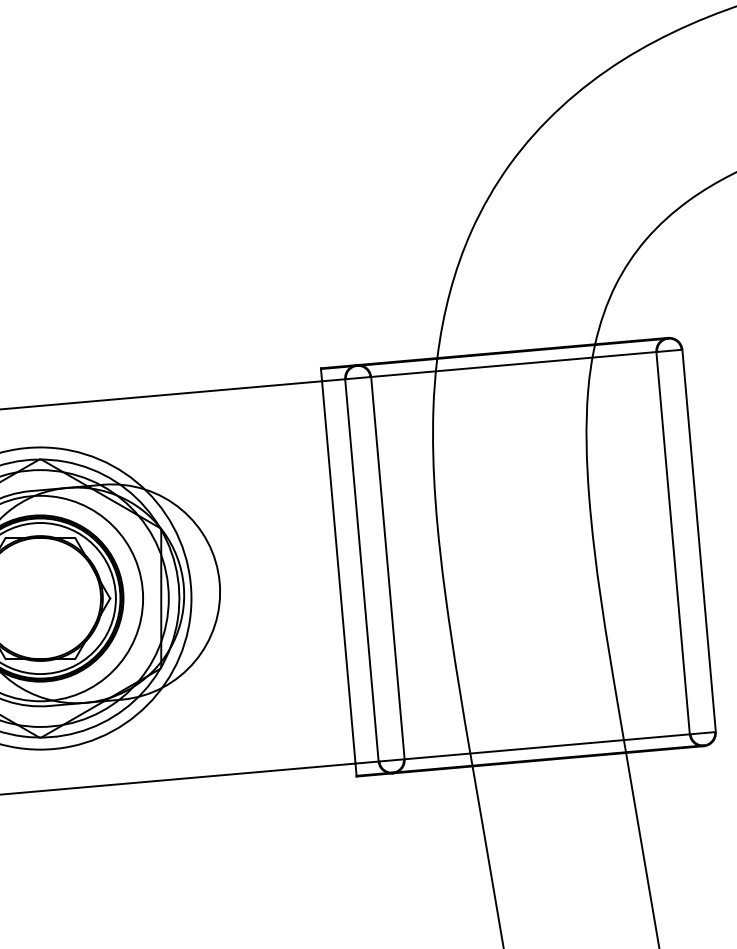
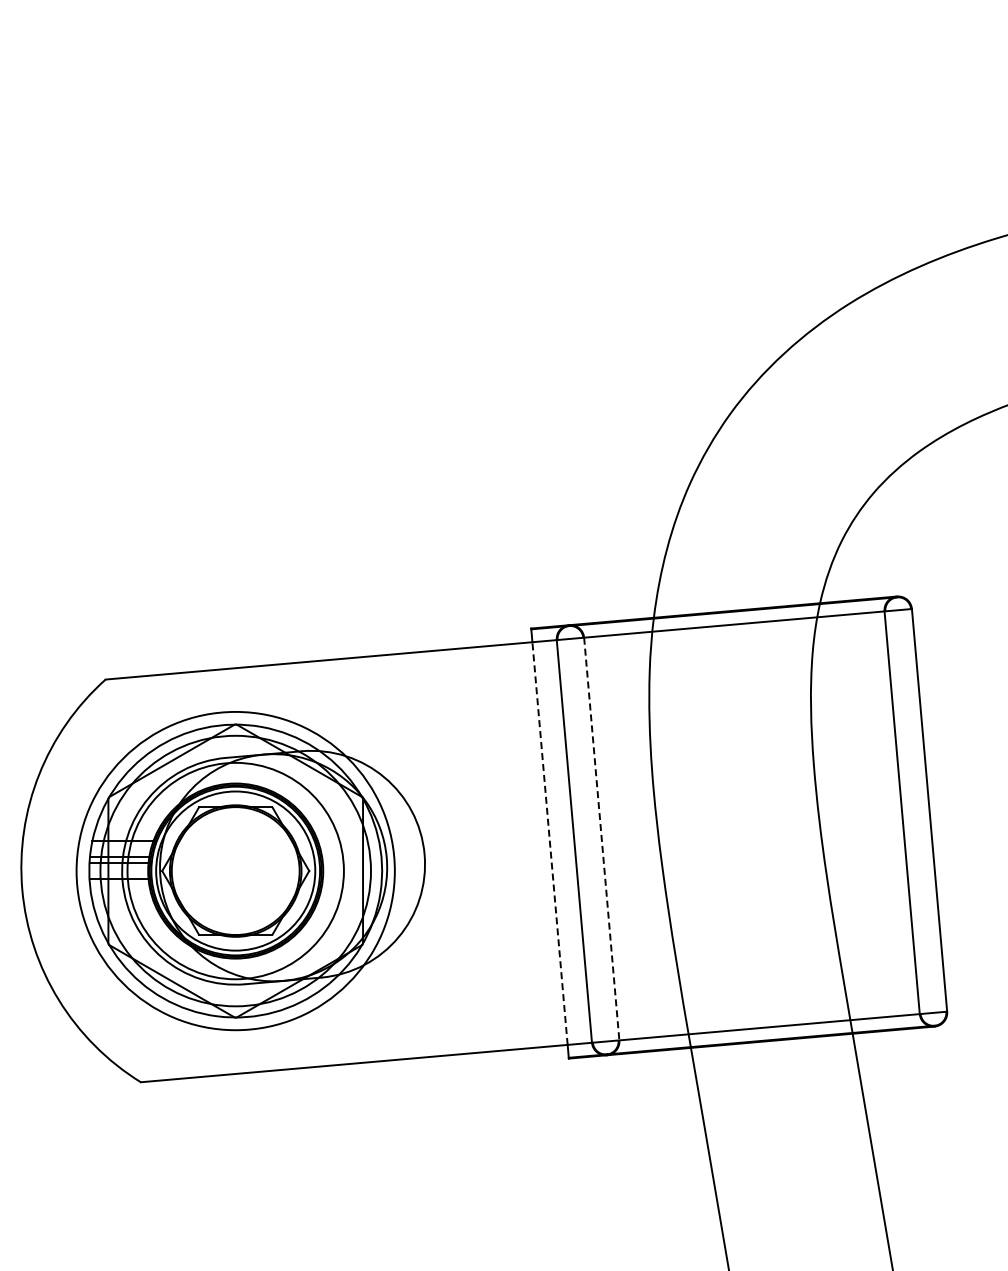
line: (387, 568) -> (601, 839), solid -> dashed
line: (338, 572) -> (549, 843), solid -> dashed

